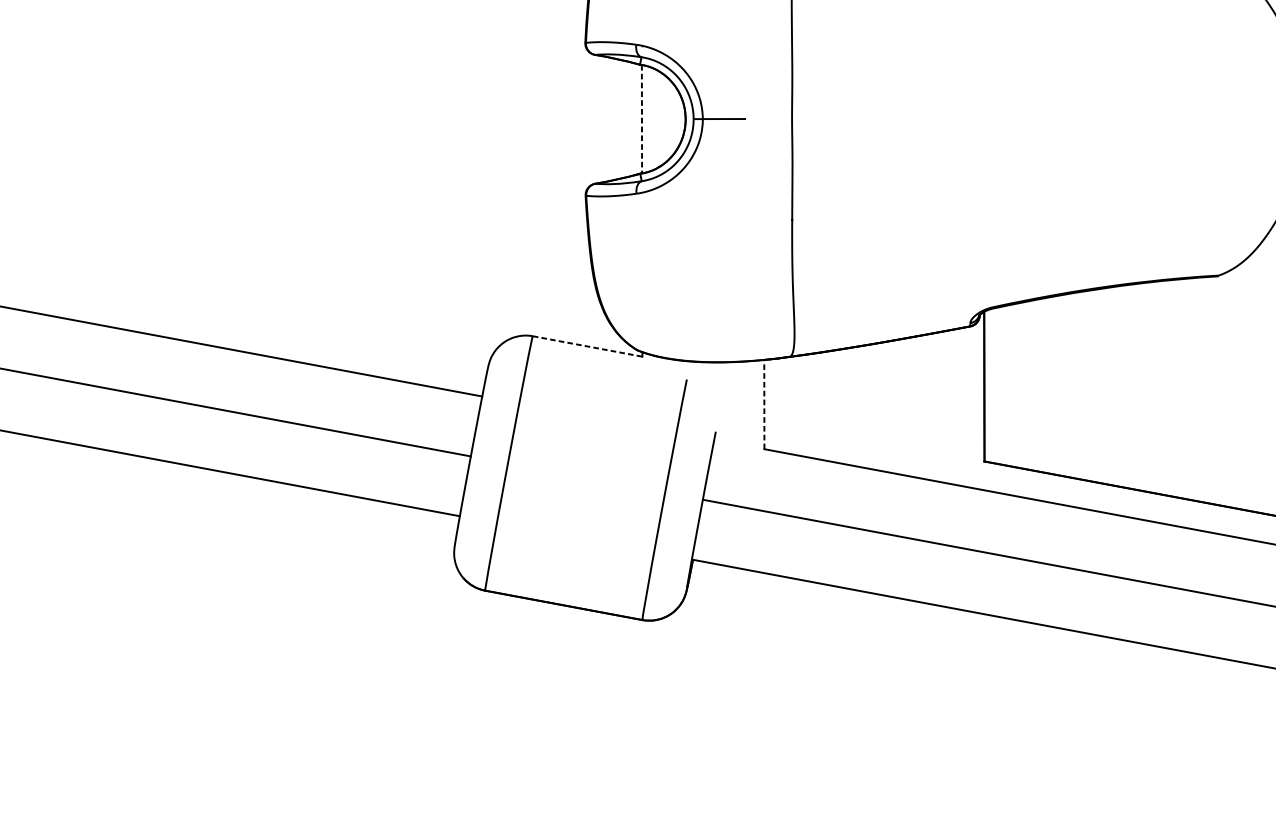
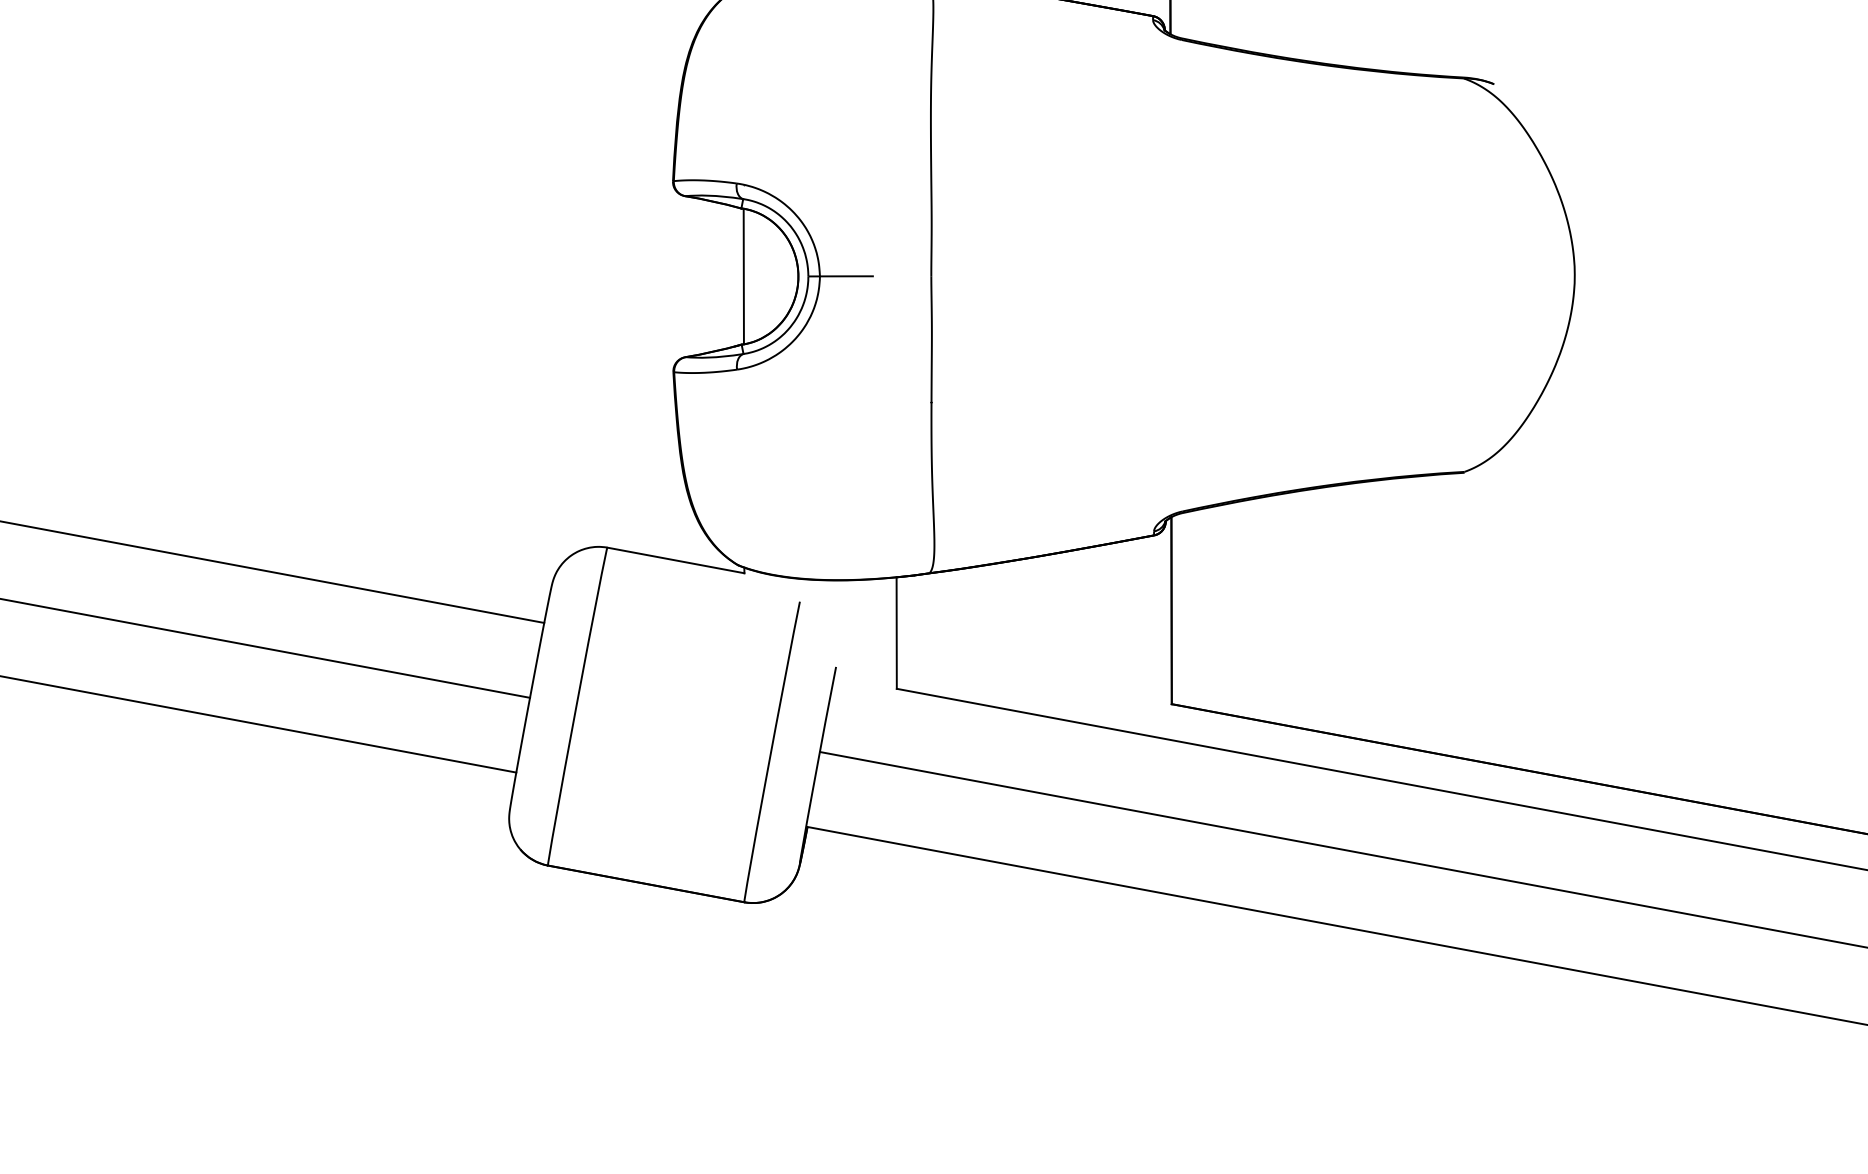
line: (641, 119) -> (743, 276), dashed -> solid
line: (587, 346) -> (675, 560), dashed -> solid
line: (764, 404) -> (896, 633), dashed -> solid

